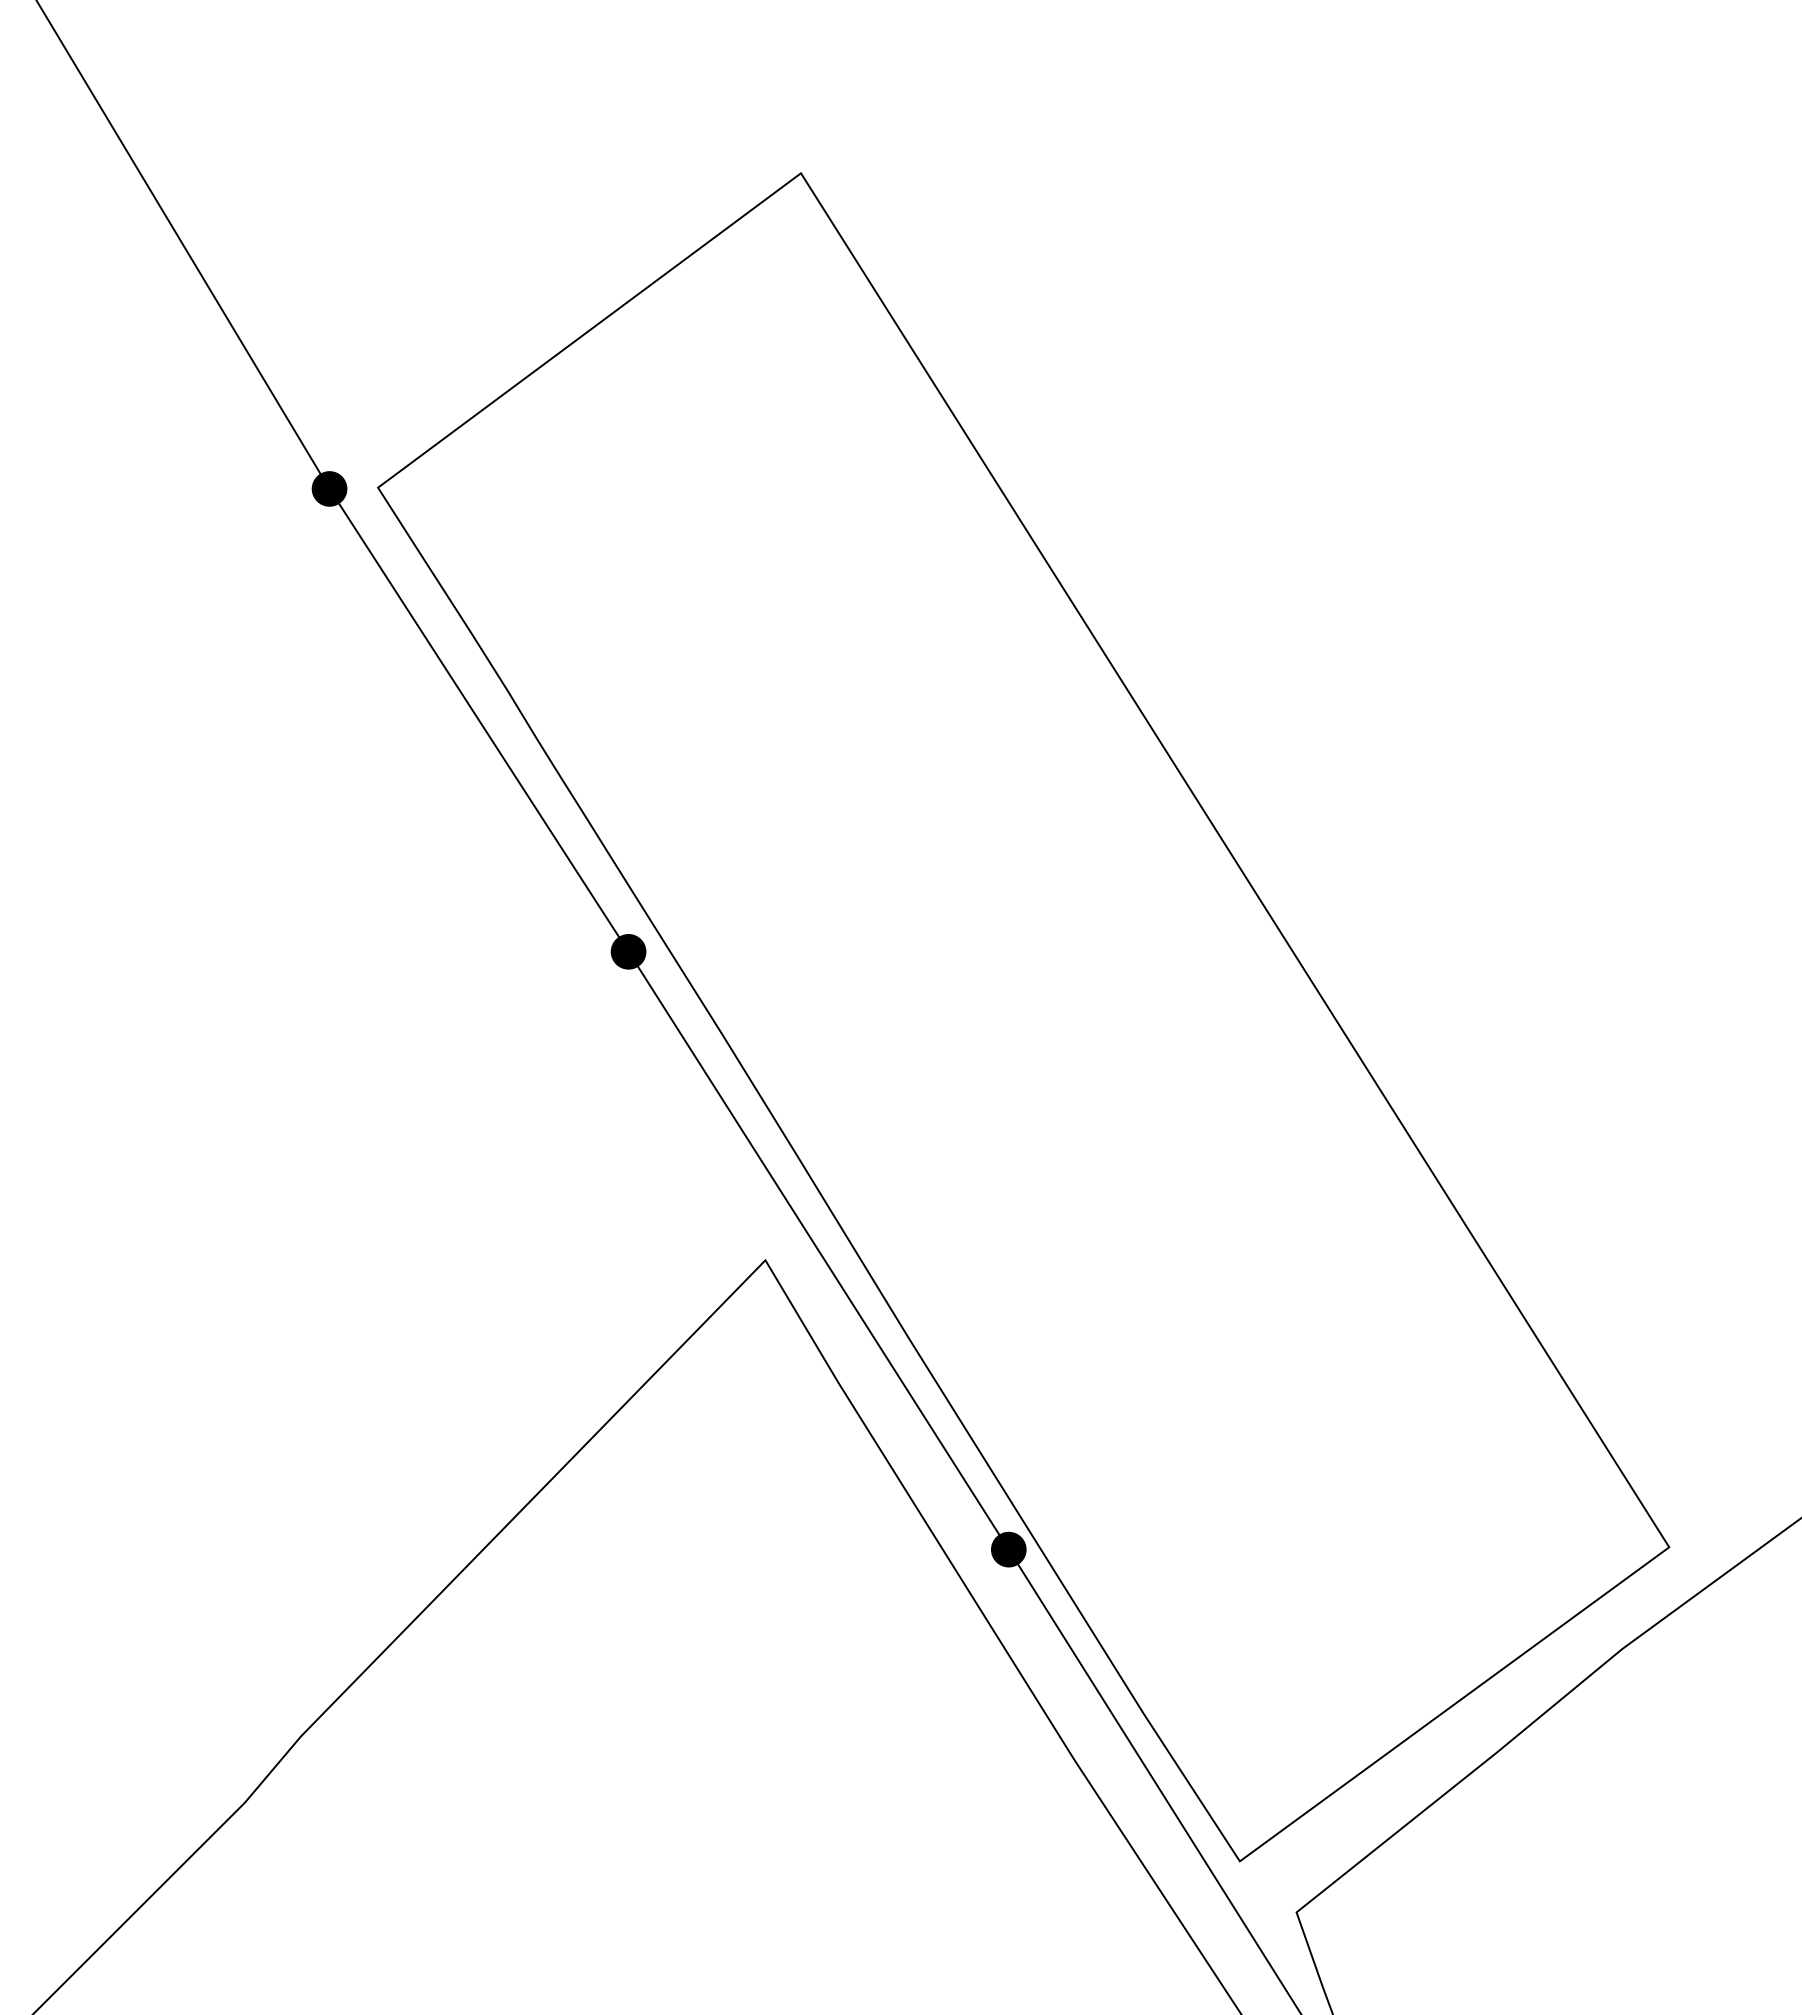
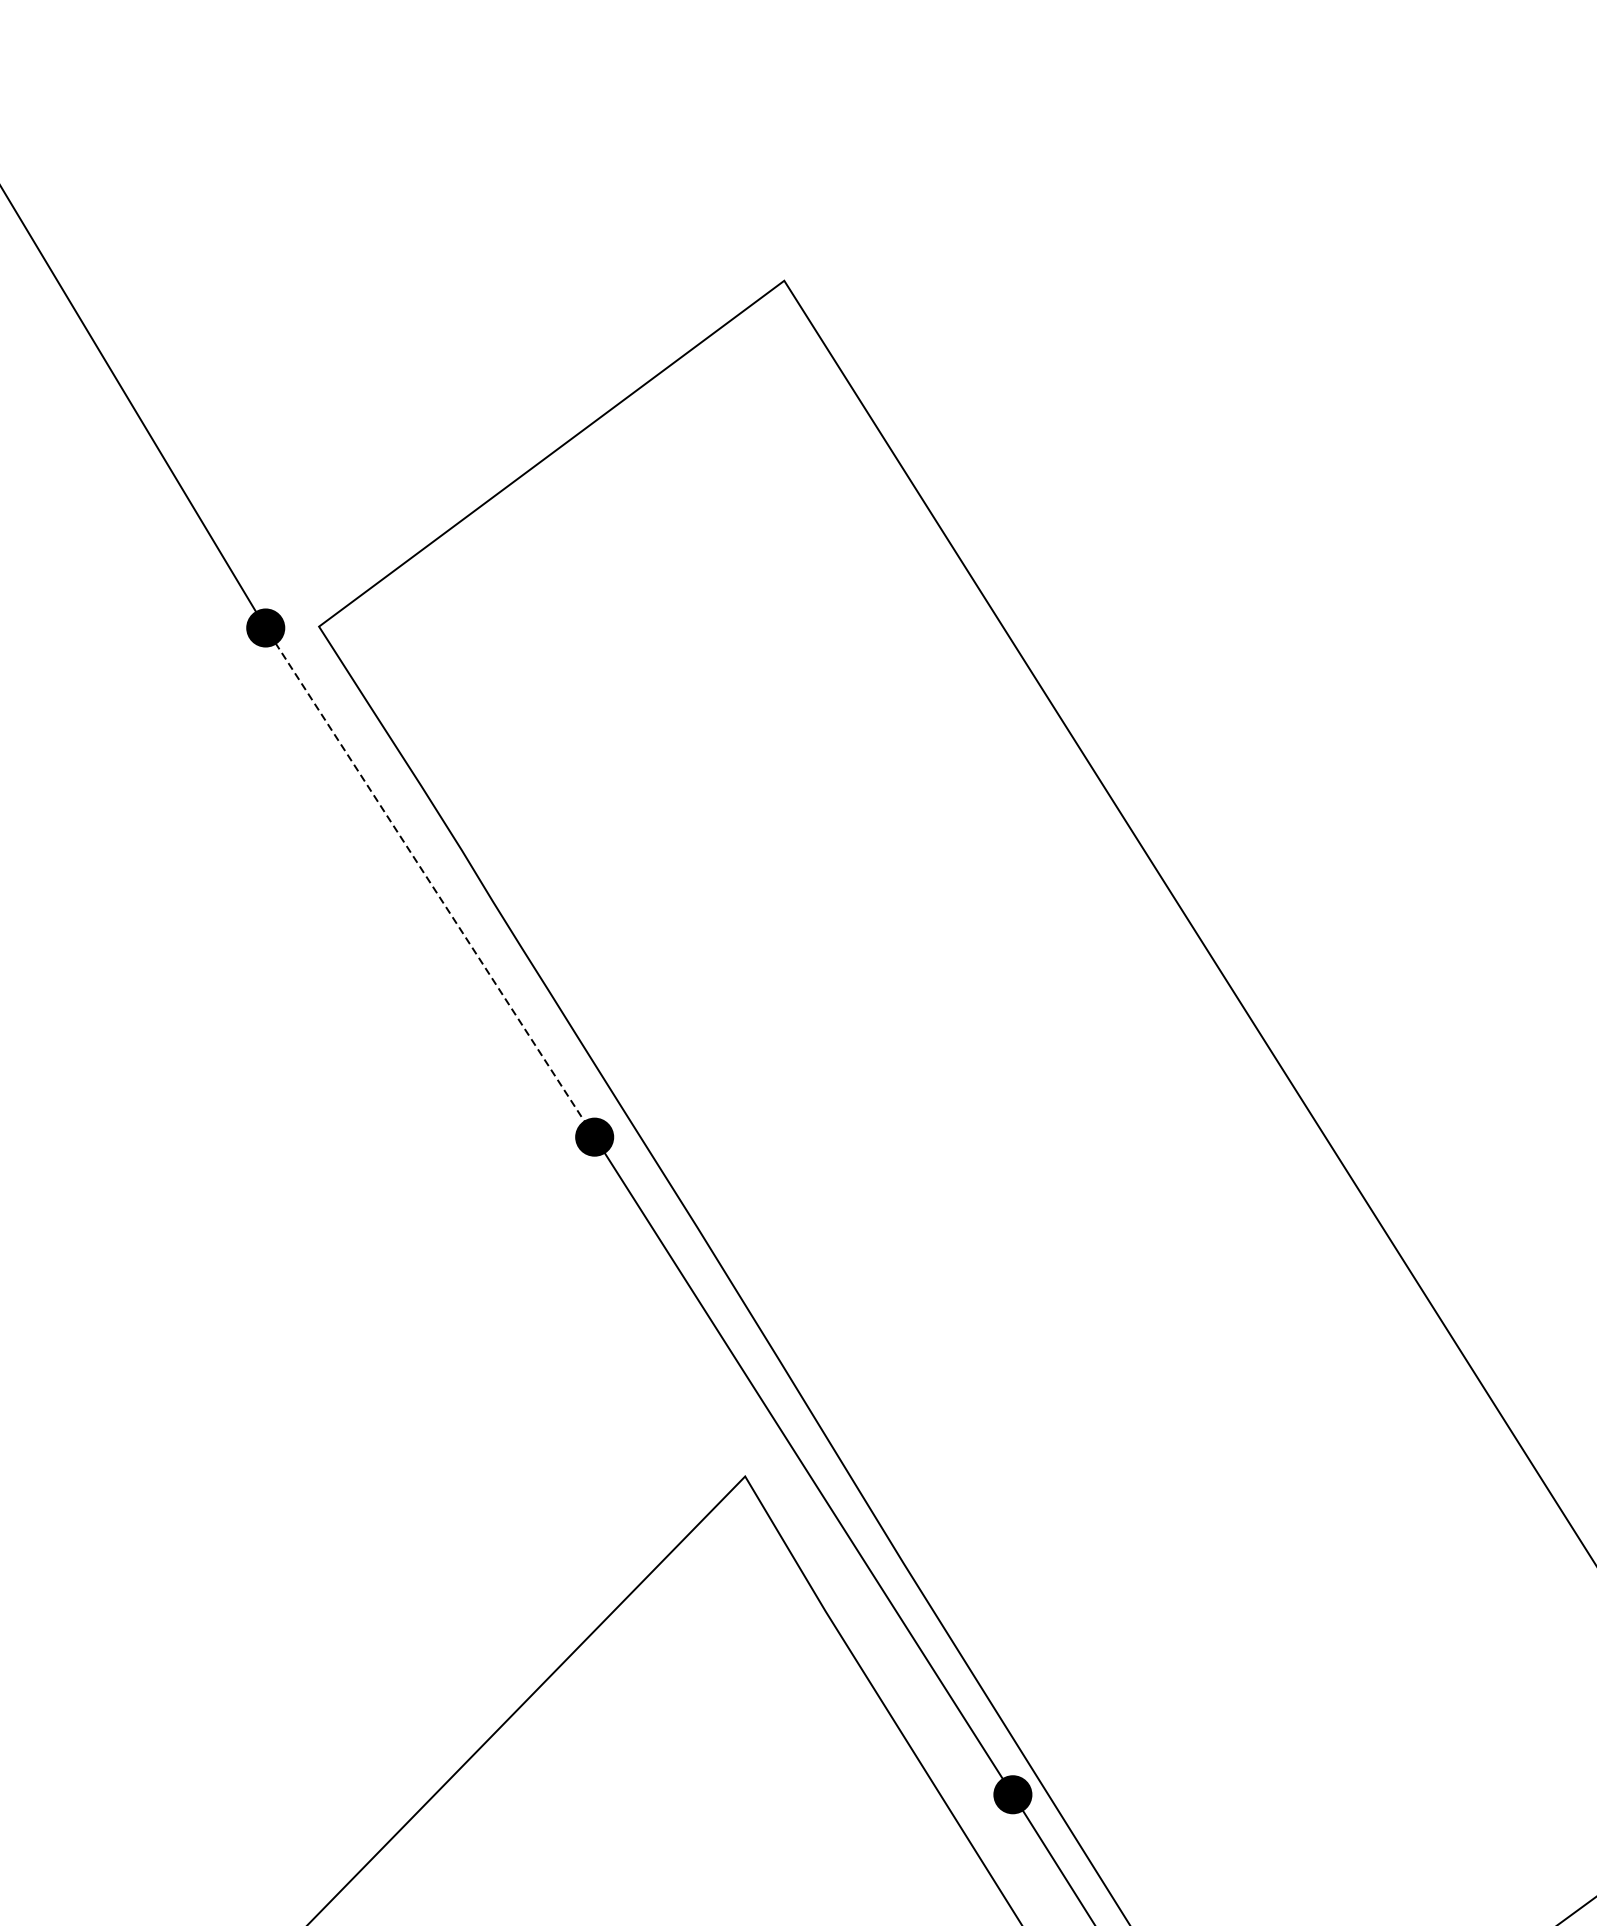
line: (479, 720) -> (430, 882), solid -> dashed

